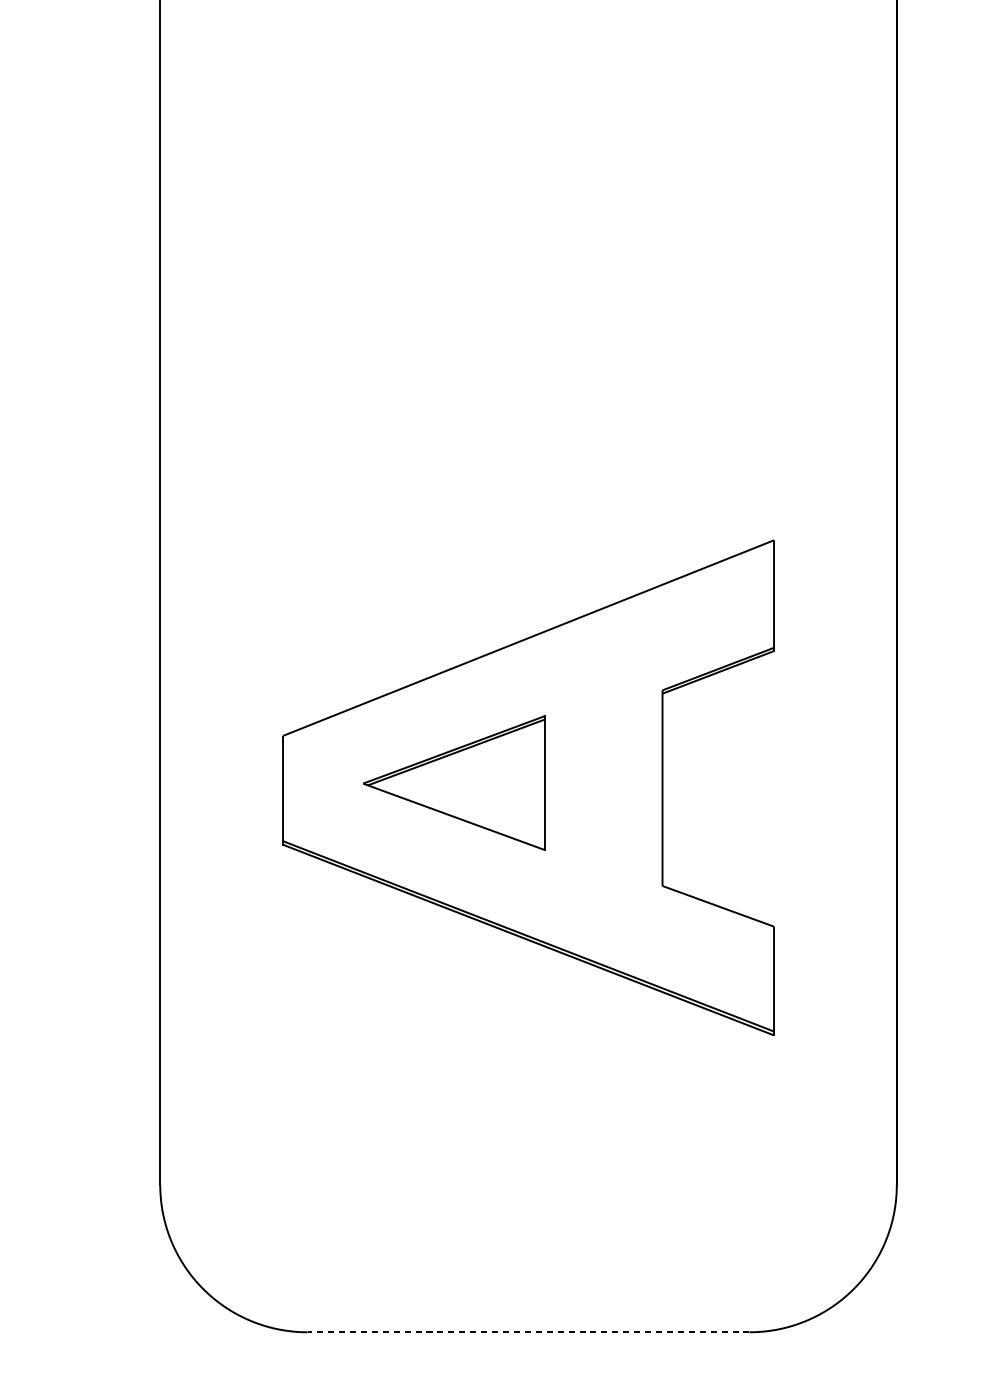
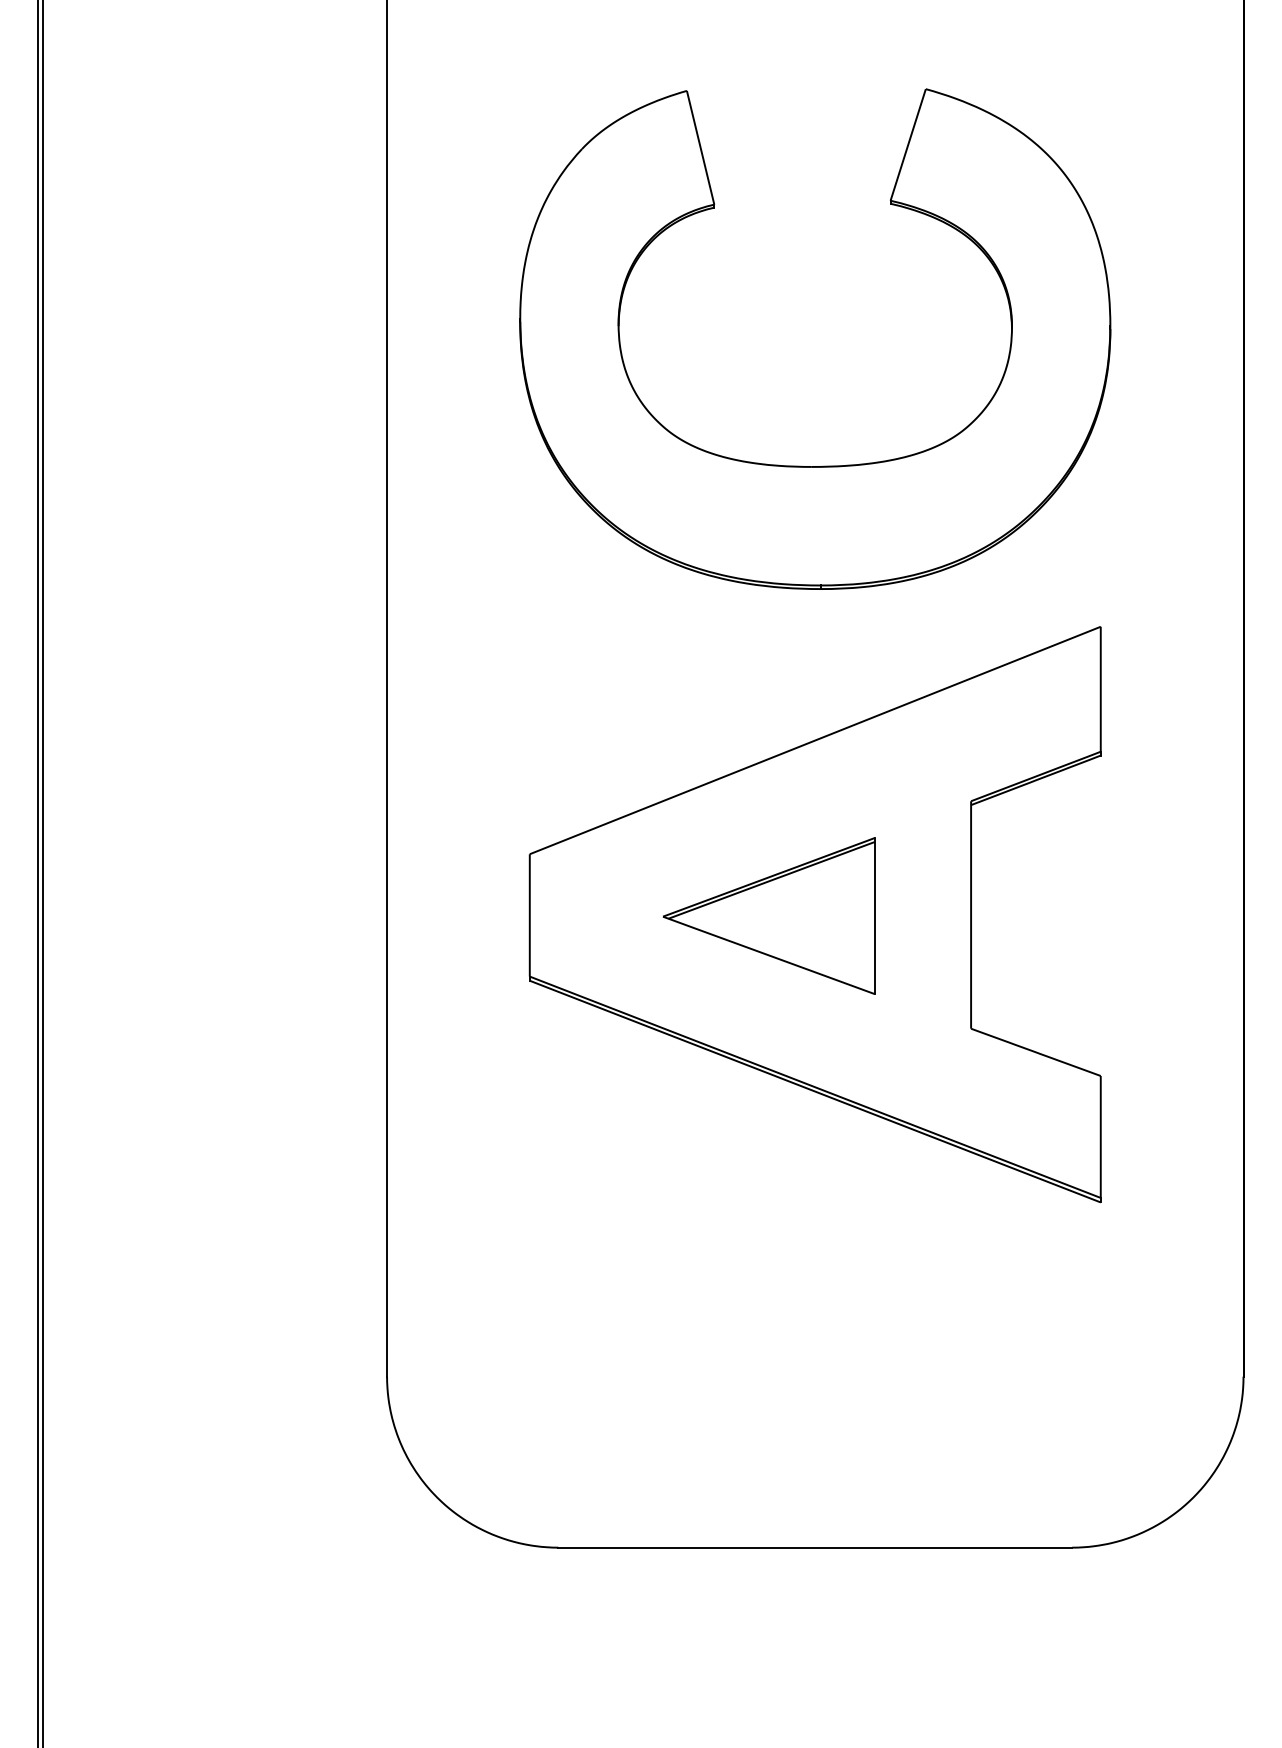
part: (535, 401) -> (823, 465), added
part: (453, 782) -> (768, 915), moved
line: (528, 1332) -> (815, 1547), dashed -> solid

